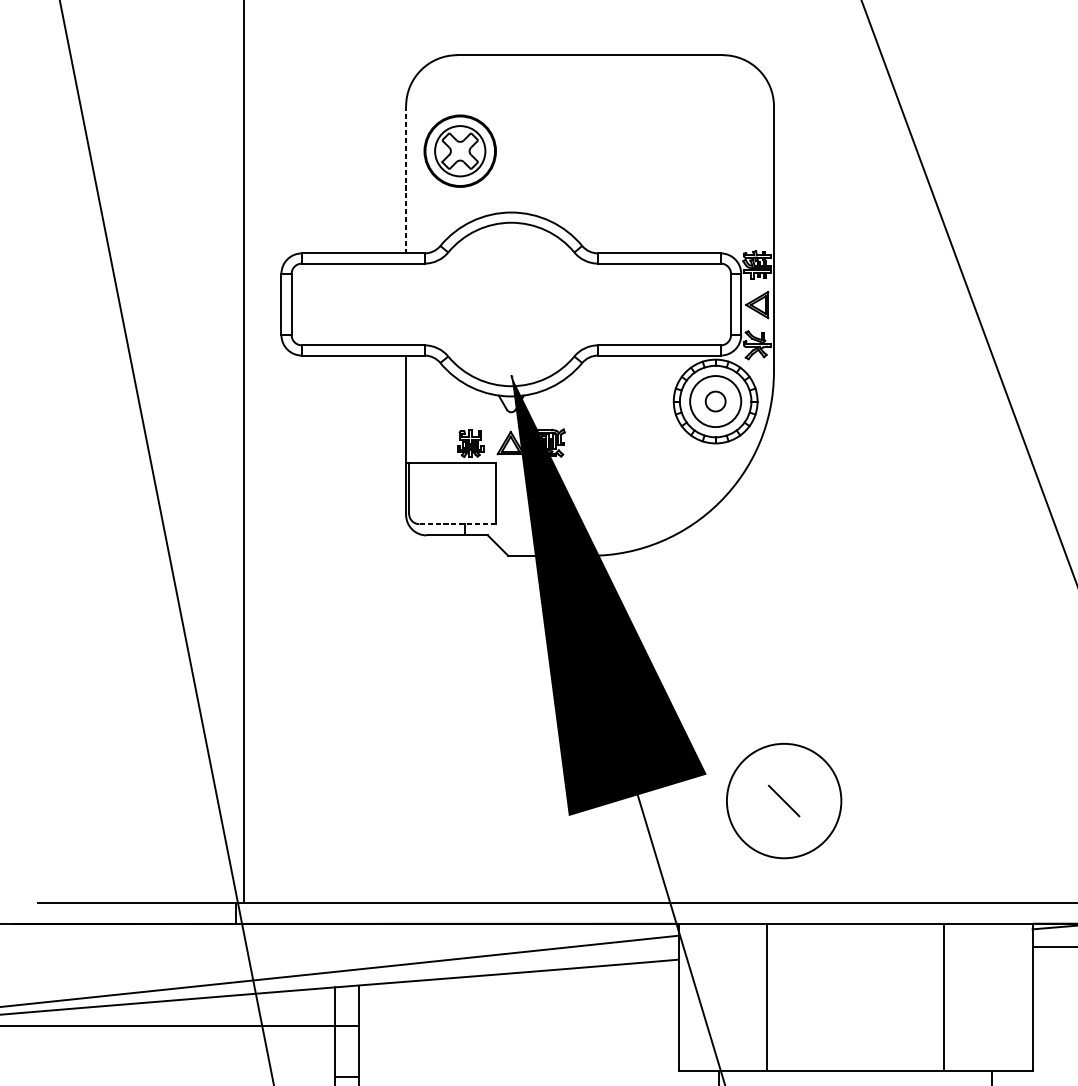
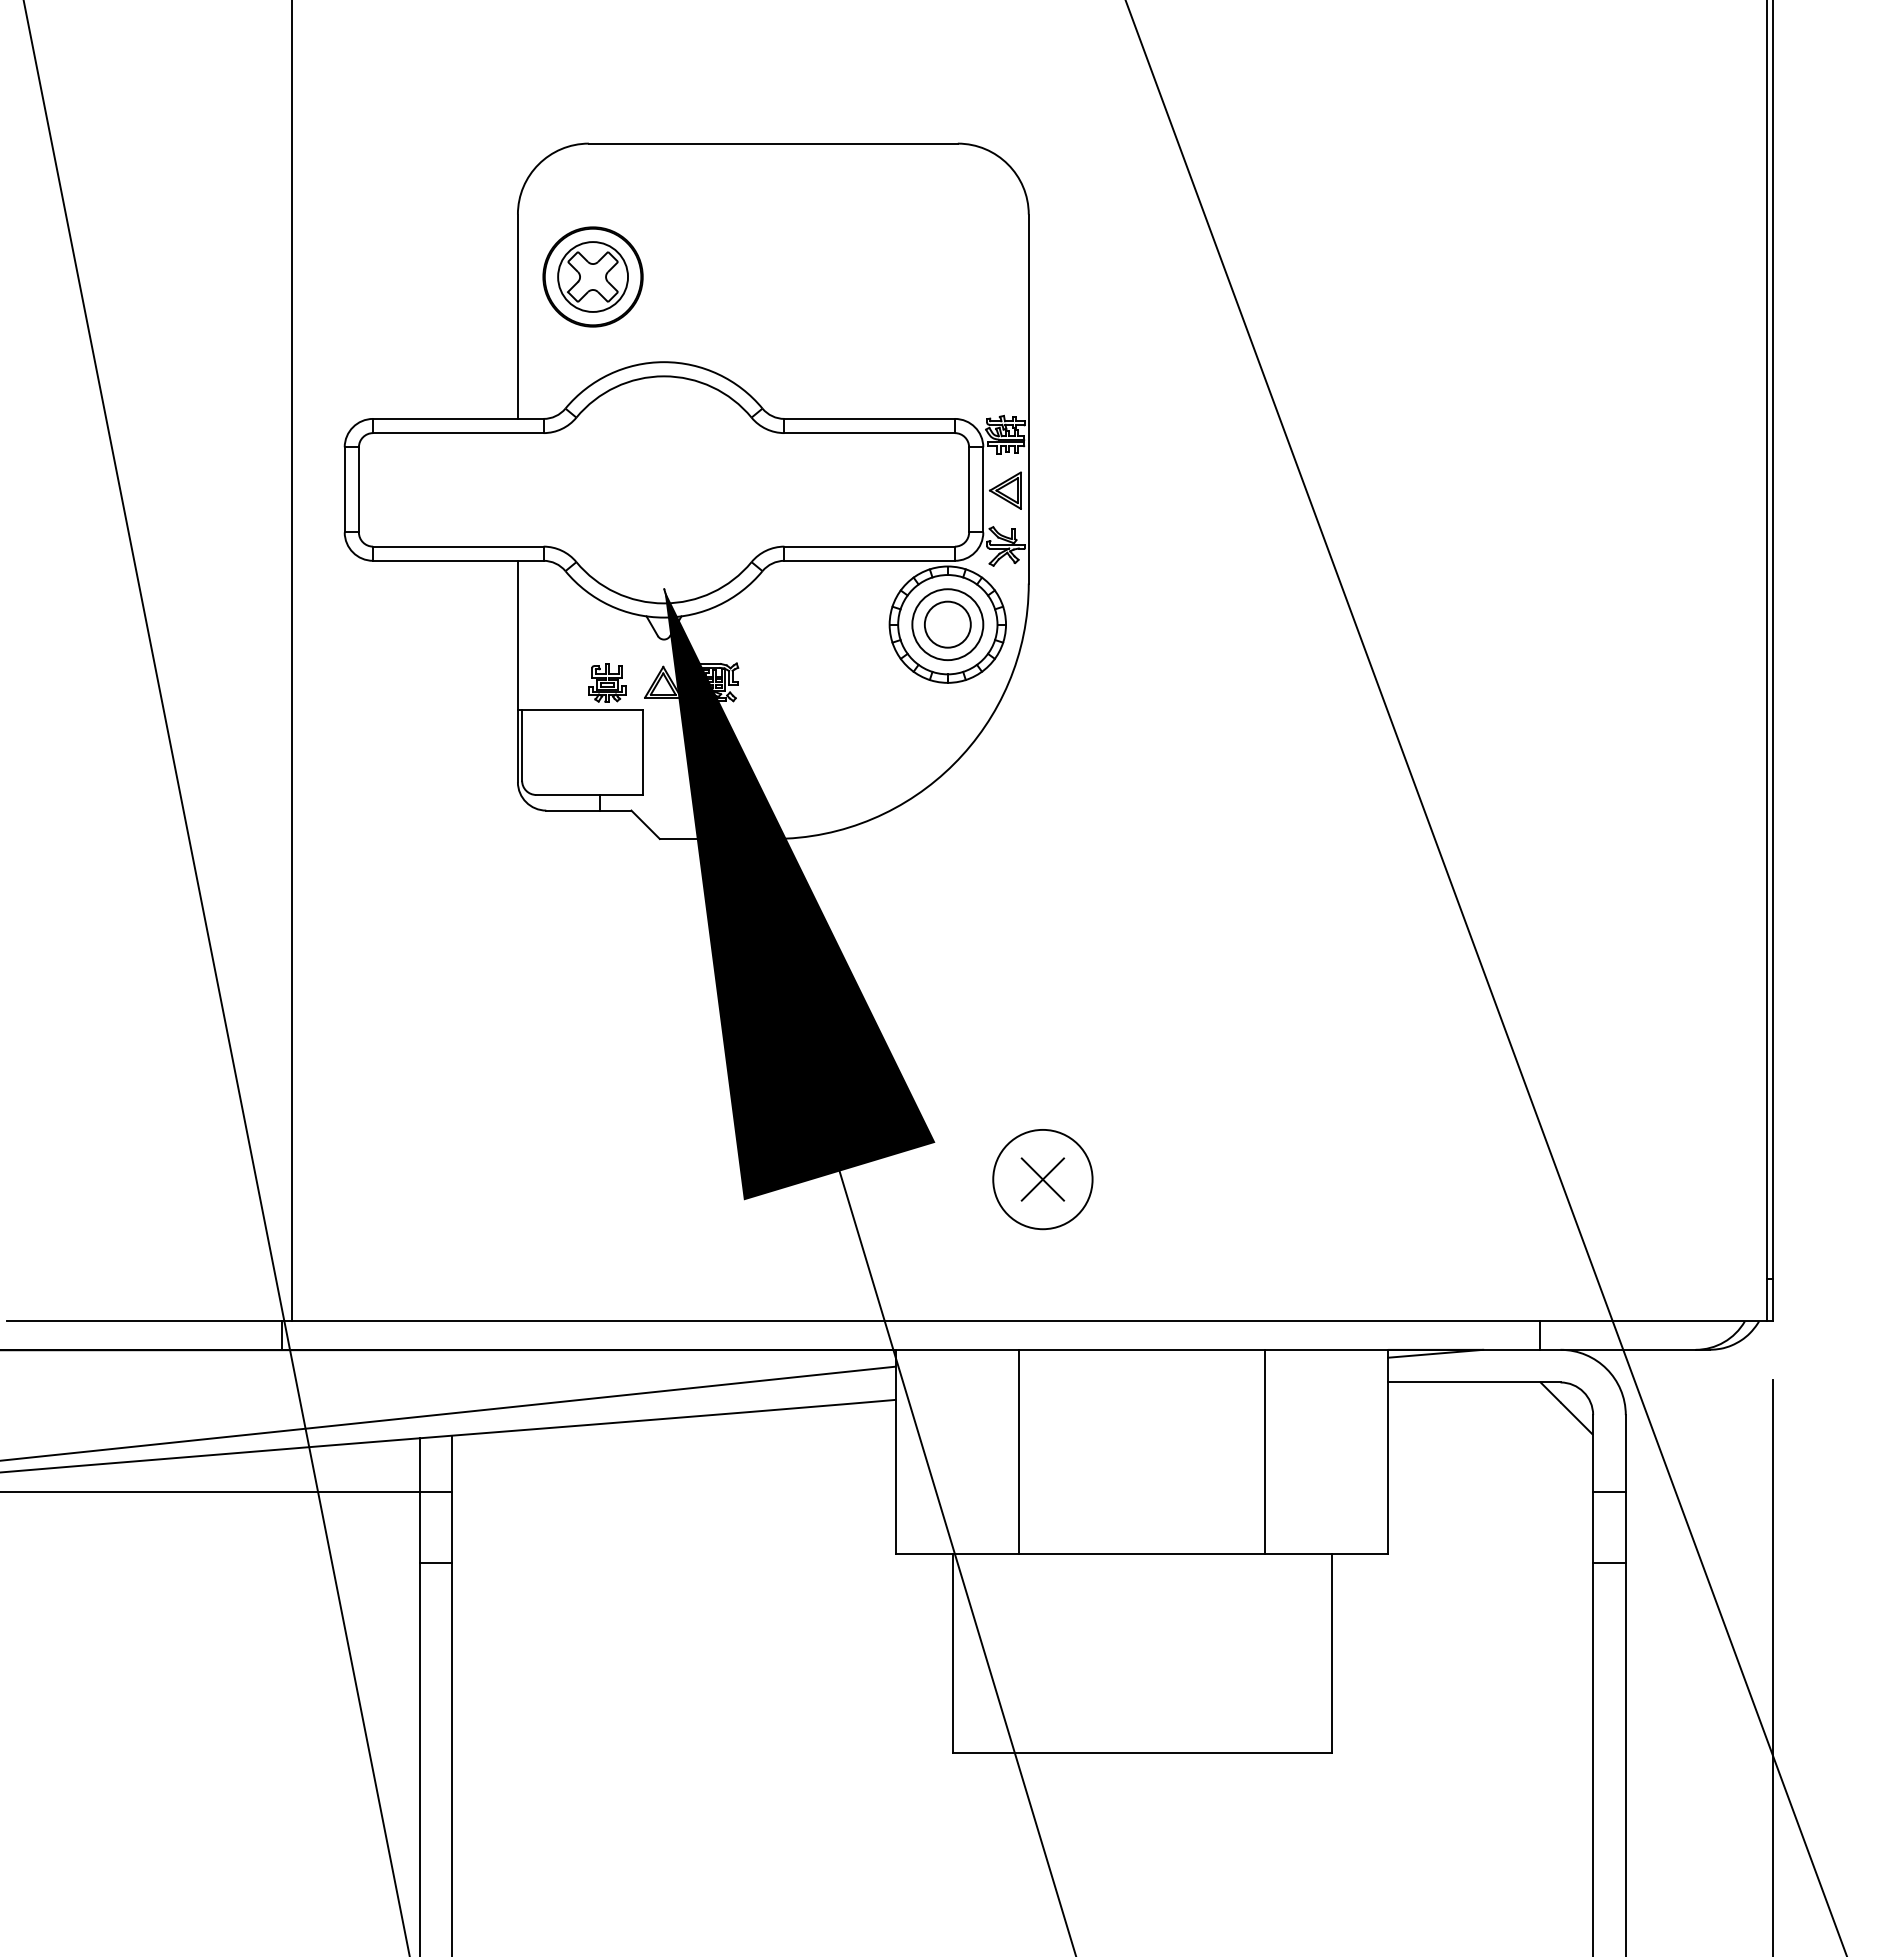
line: (405, 180) -> (517, 317), dashed -> solid
circle: (715, 401) -> (947, 624), size x1.67
line: (457, 523) -> (589, 794), dashed -> solid
circle: (783, 801) -> (1042, 1179), size x0.62
line: (783, 801) -> (1042, 1179), added

